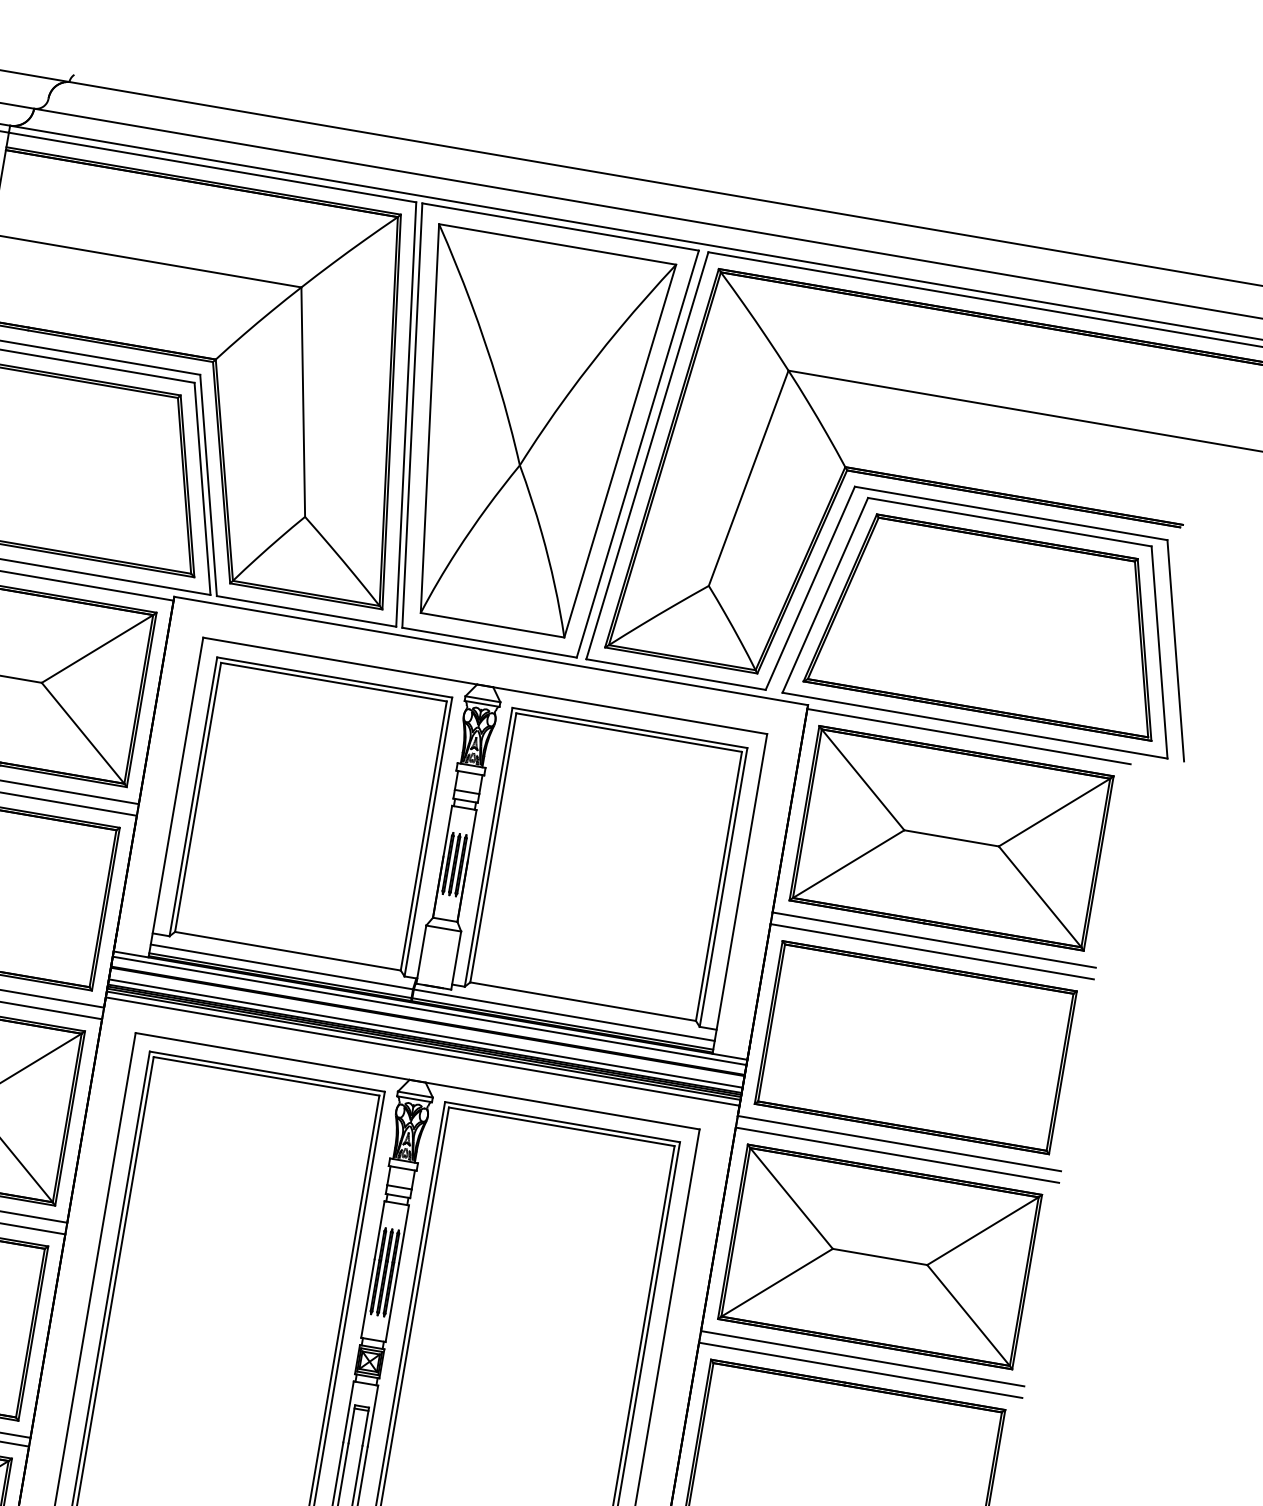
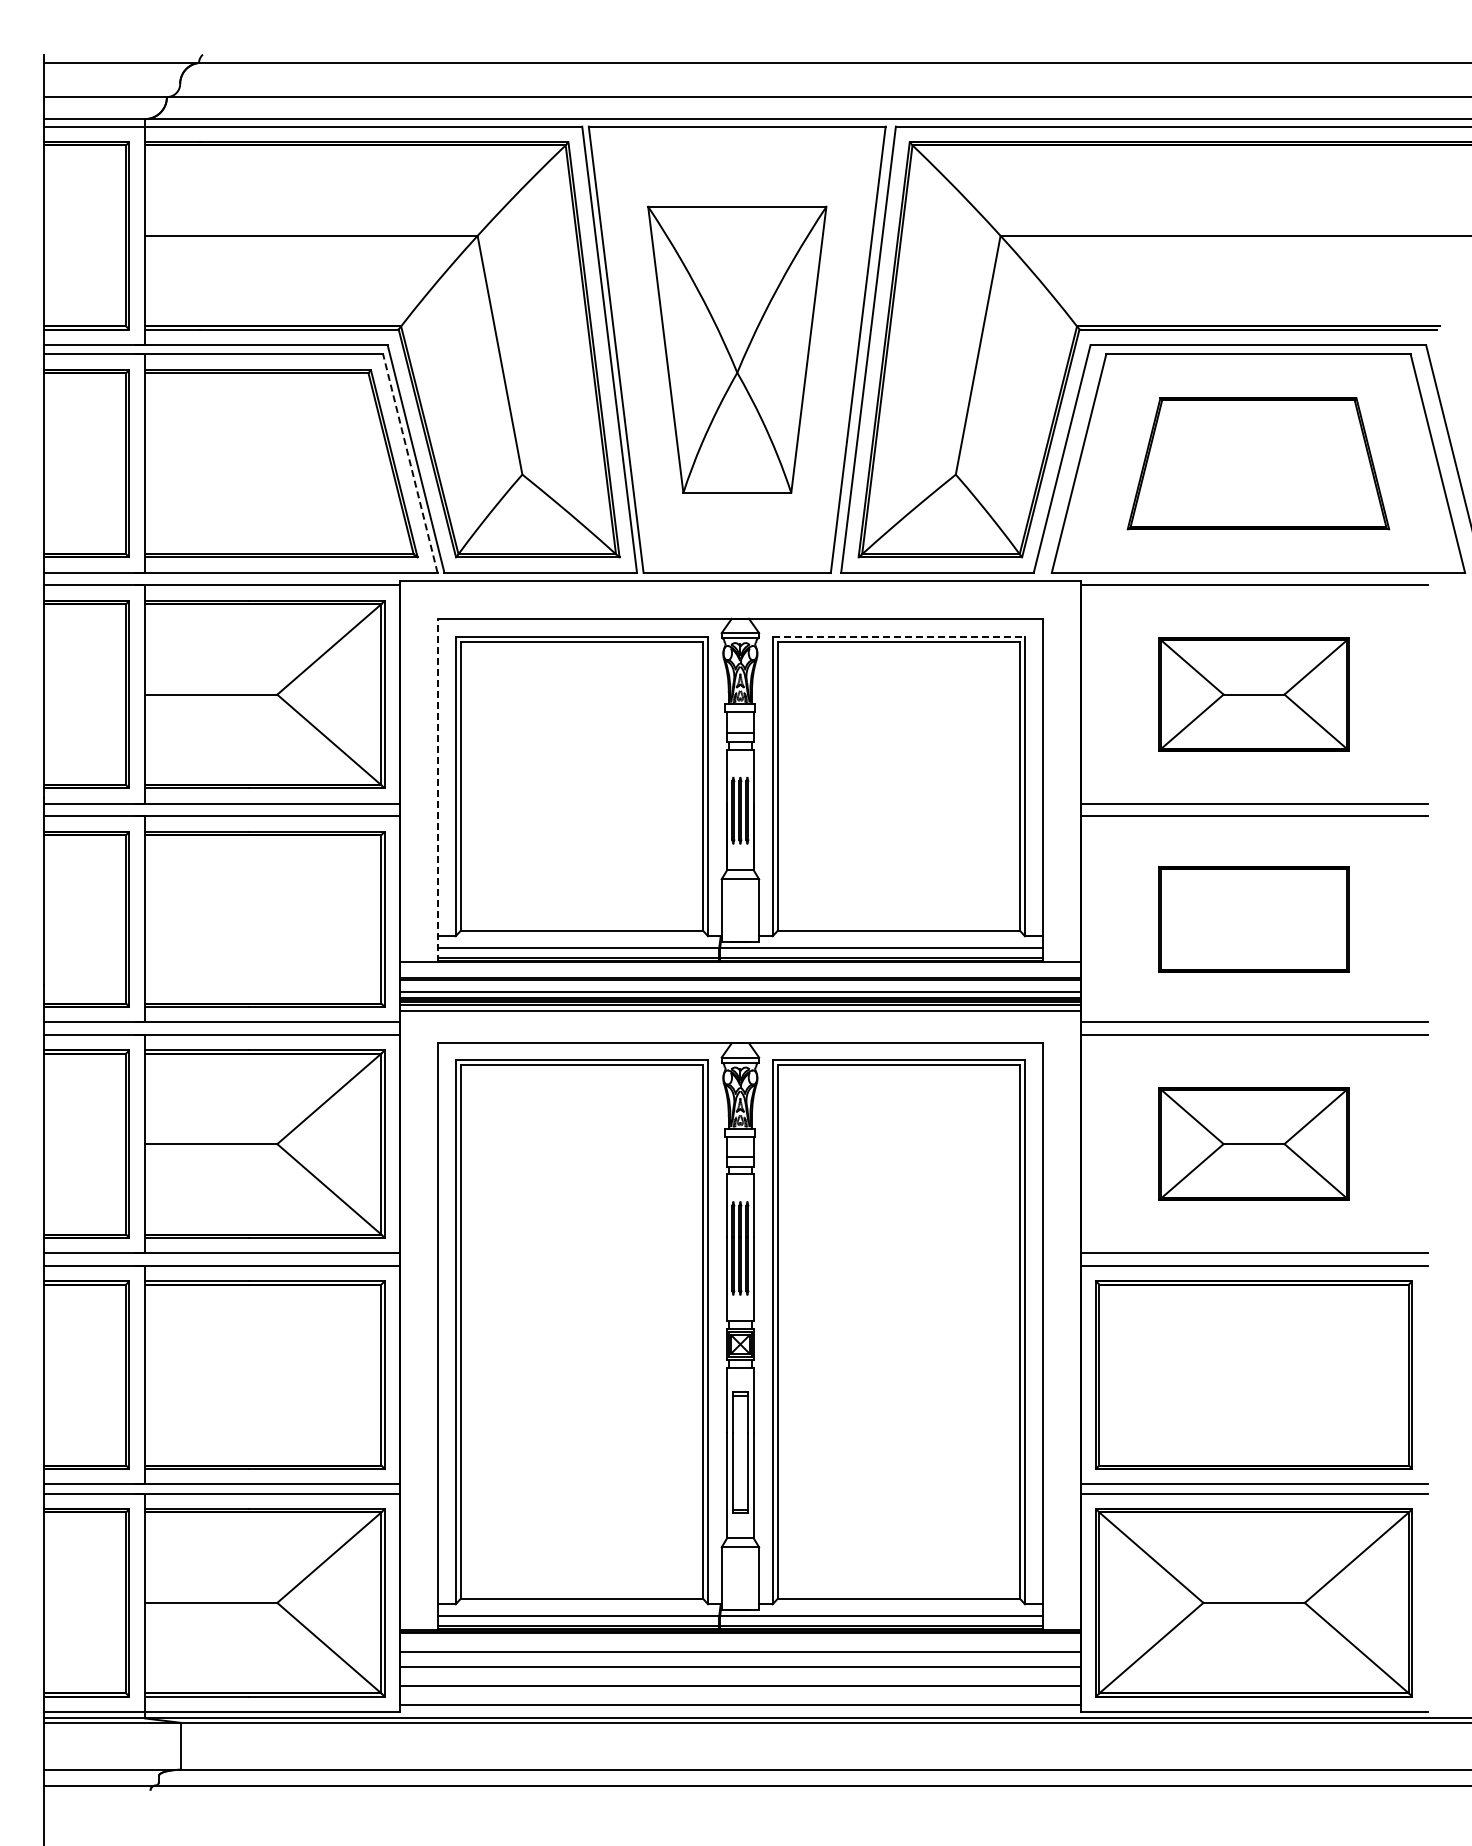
part: (525, 434) -> (737, 349), size x0.7
line: (202, 488) -> (410, 463), solid -> dashed
part: (992, 623) -> (1258, 463), size x0.7
line: (630, 727) -> (899, 636), solid -> dashed
line: (175, 797) -> (437, 790), solid -> dashed
part: (951, 838) -> (1253, 694), size x0.6
line: (429, 1010) -> (740, 967), removed
part: (915, 1047) -> (1253, 919), size x0.6
part: (879, 1256) -> (1253, 1143), size x0.6

